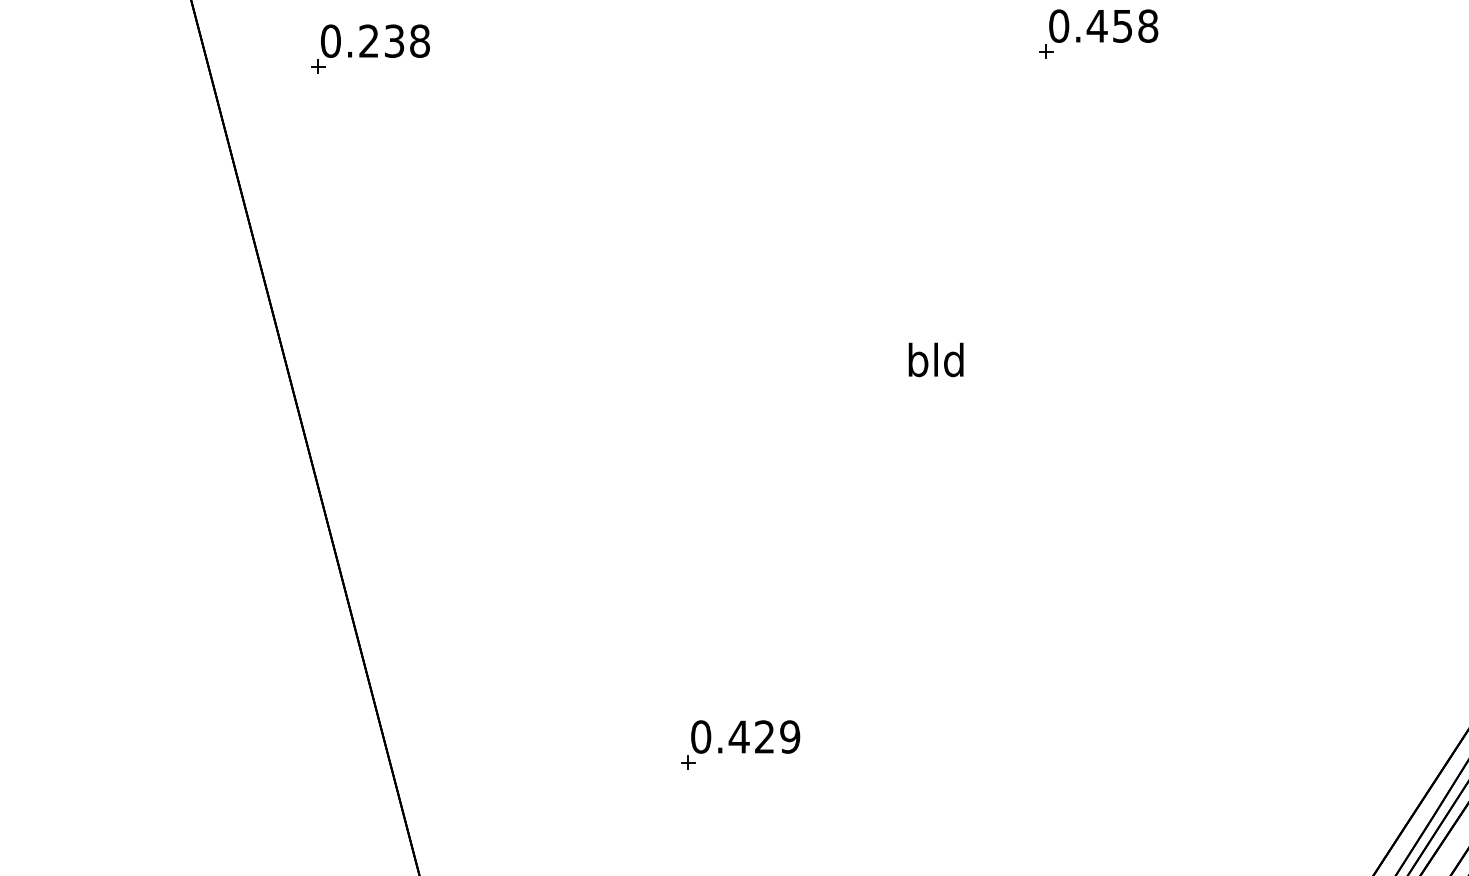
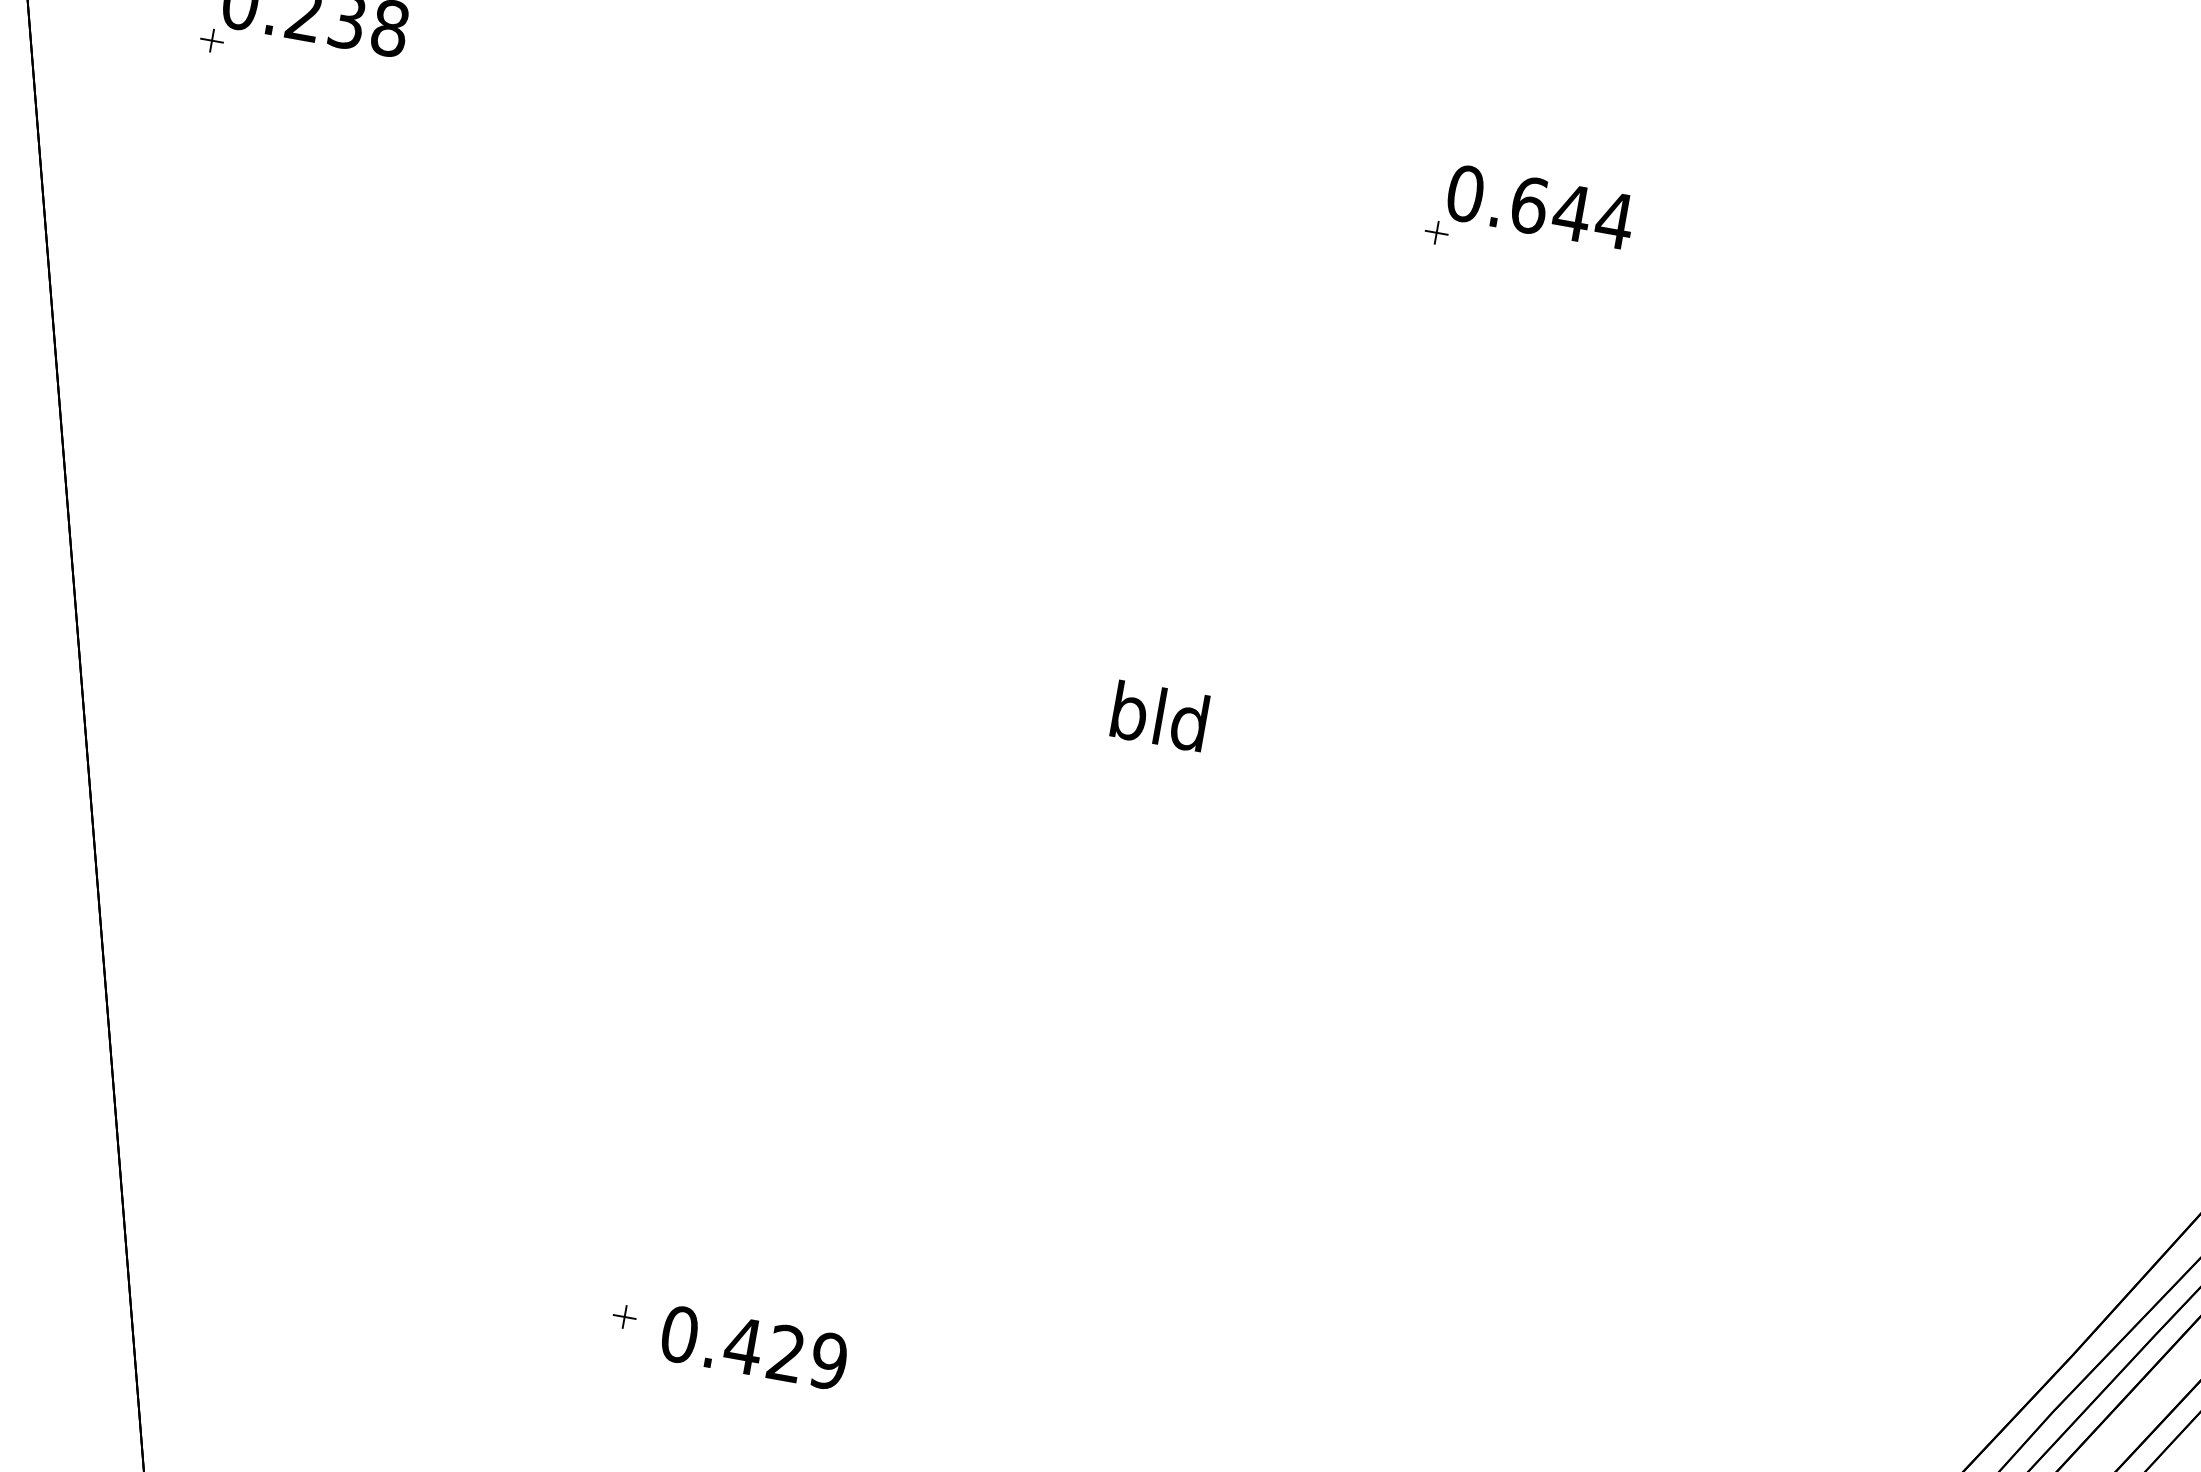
text: (1122, 25) -> (1571, 211), 0.458 -> 0.644
text: (745, 736) -> (754, 1346), moved

